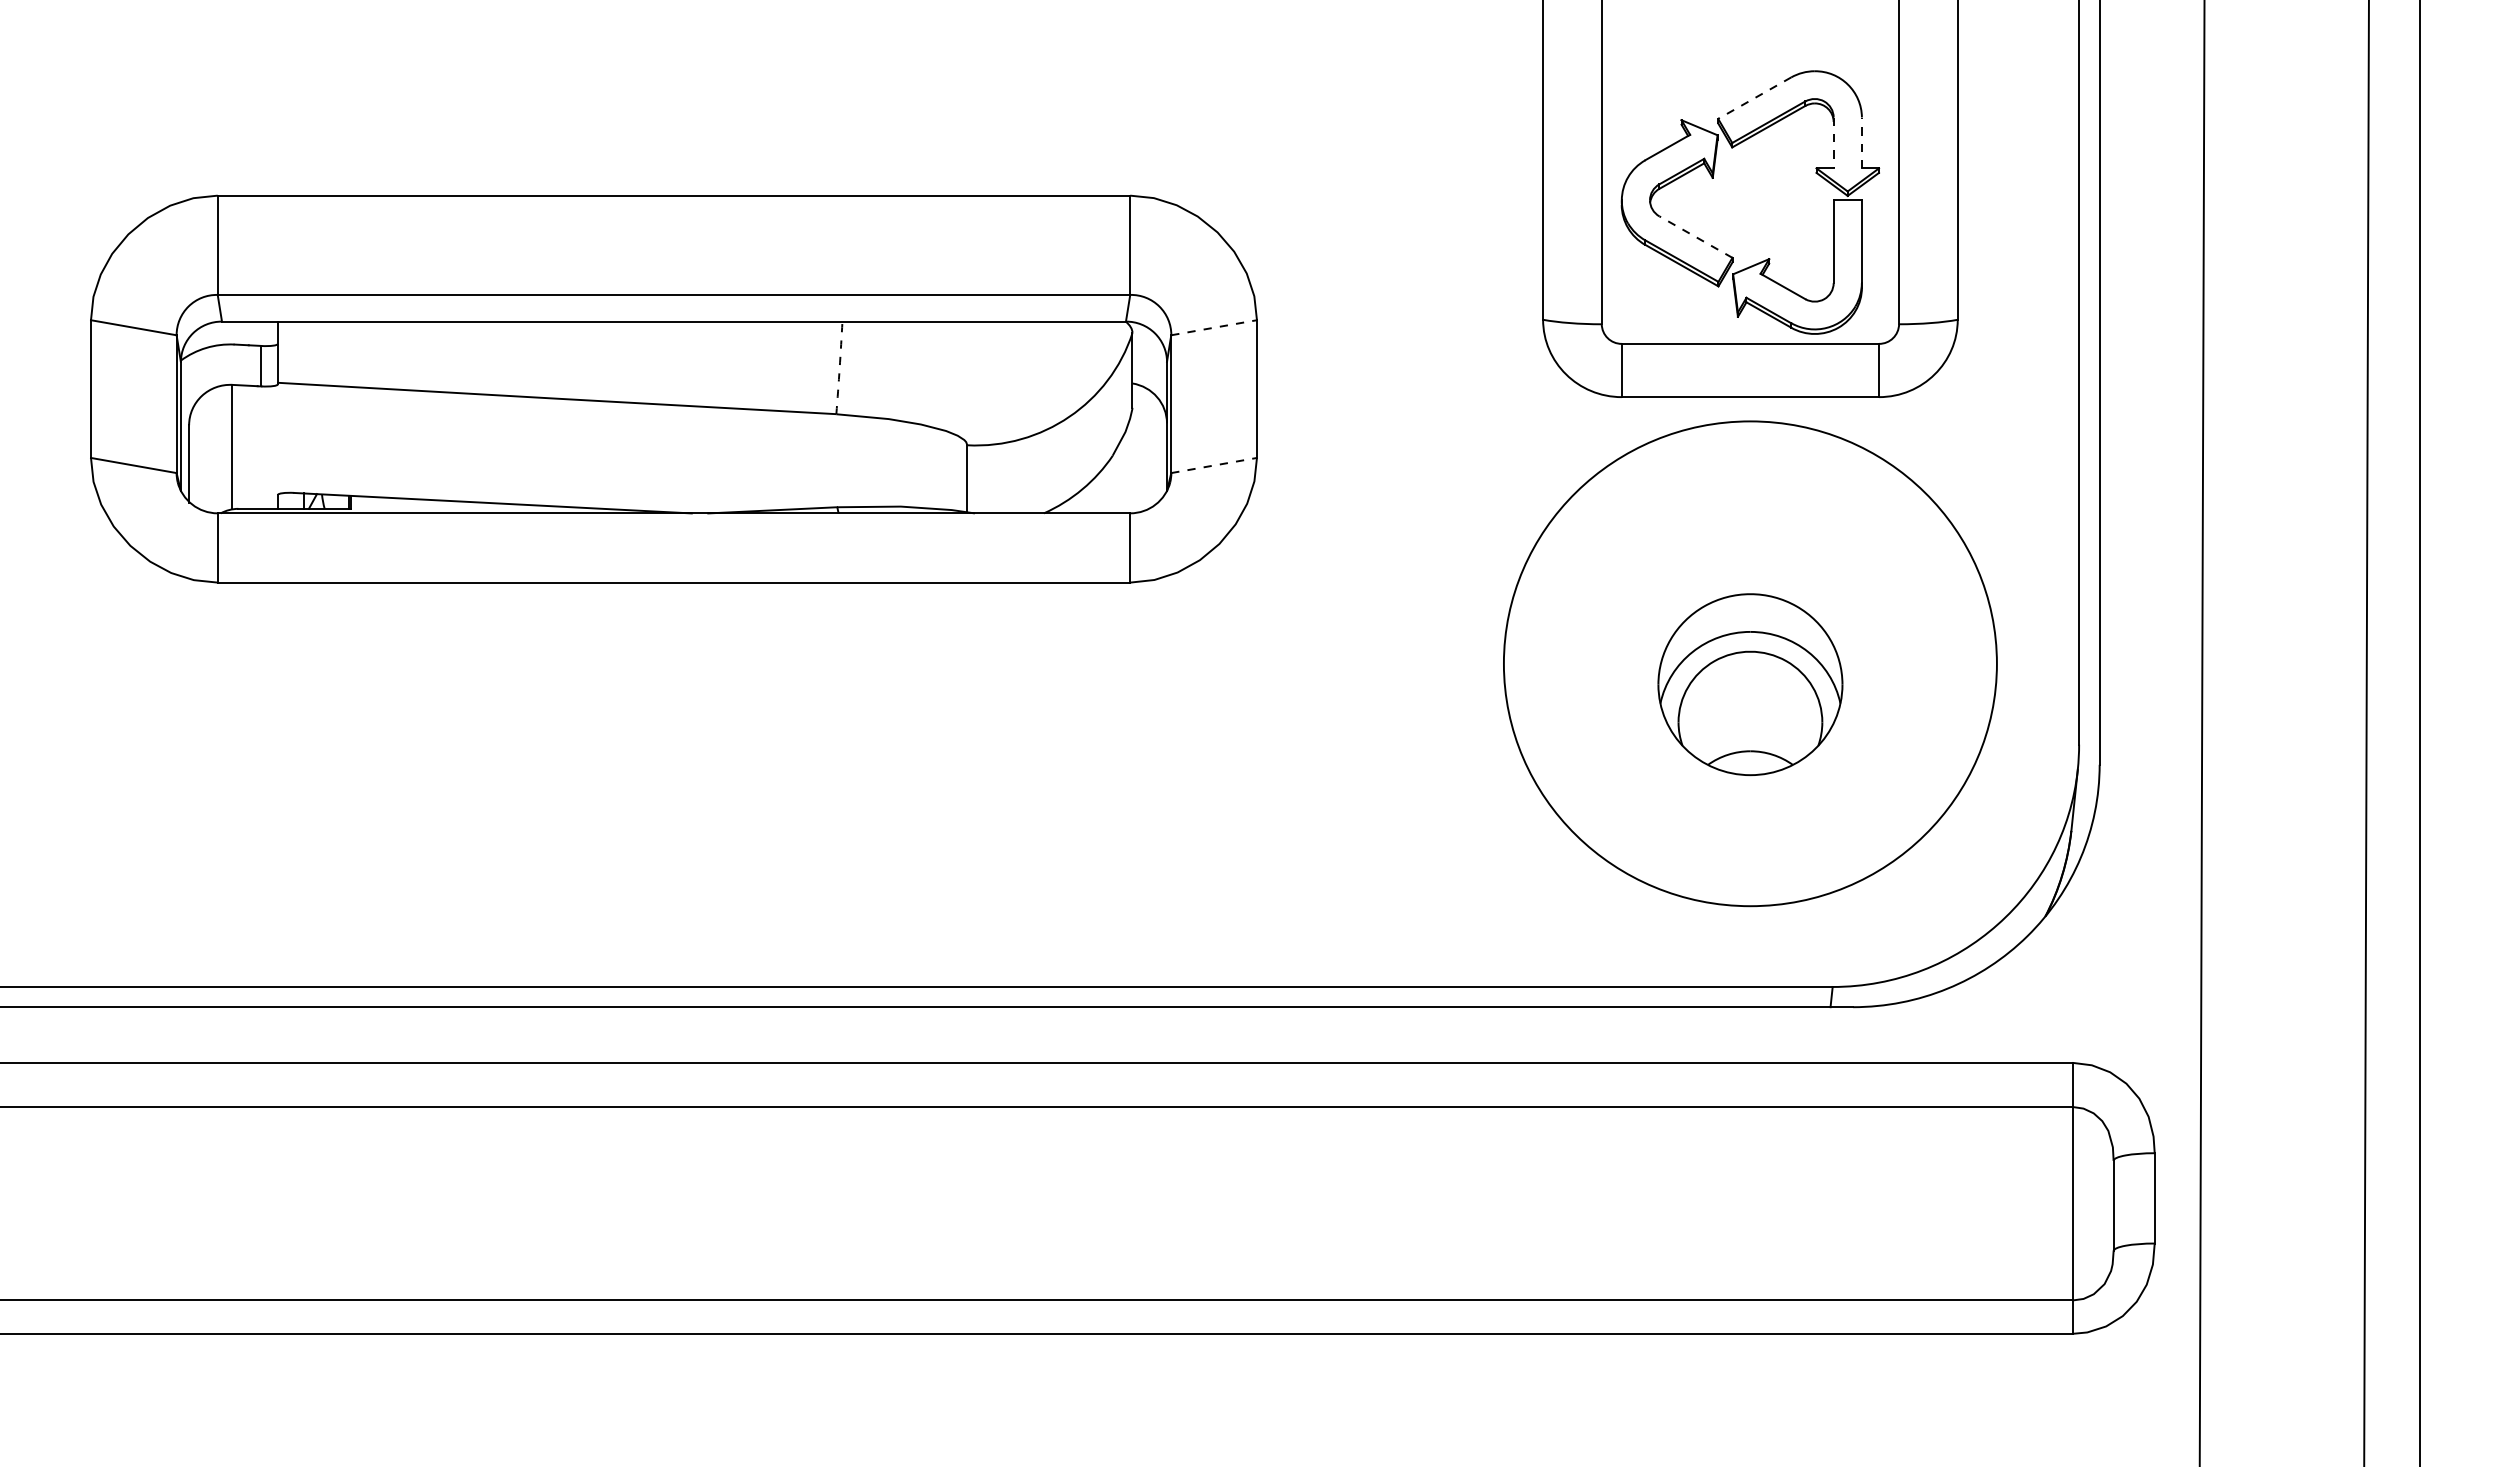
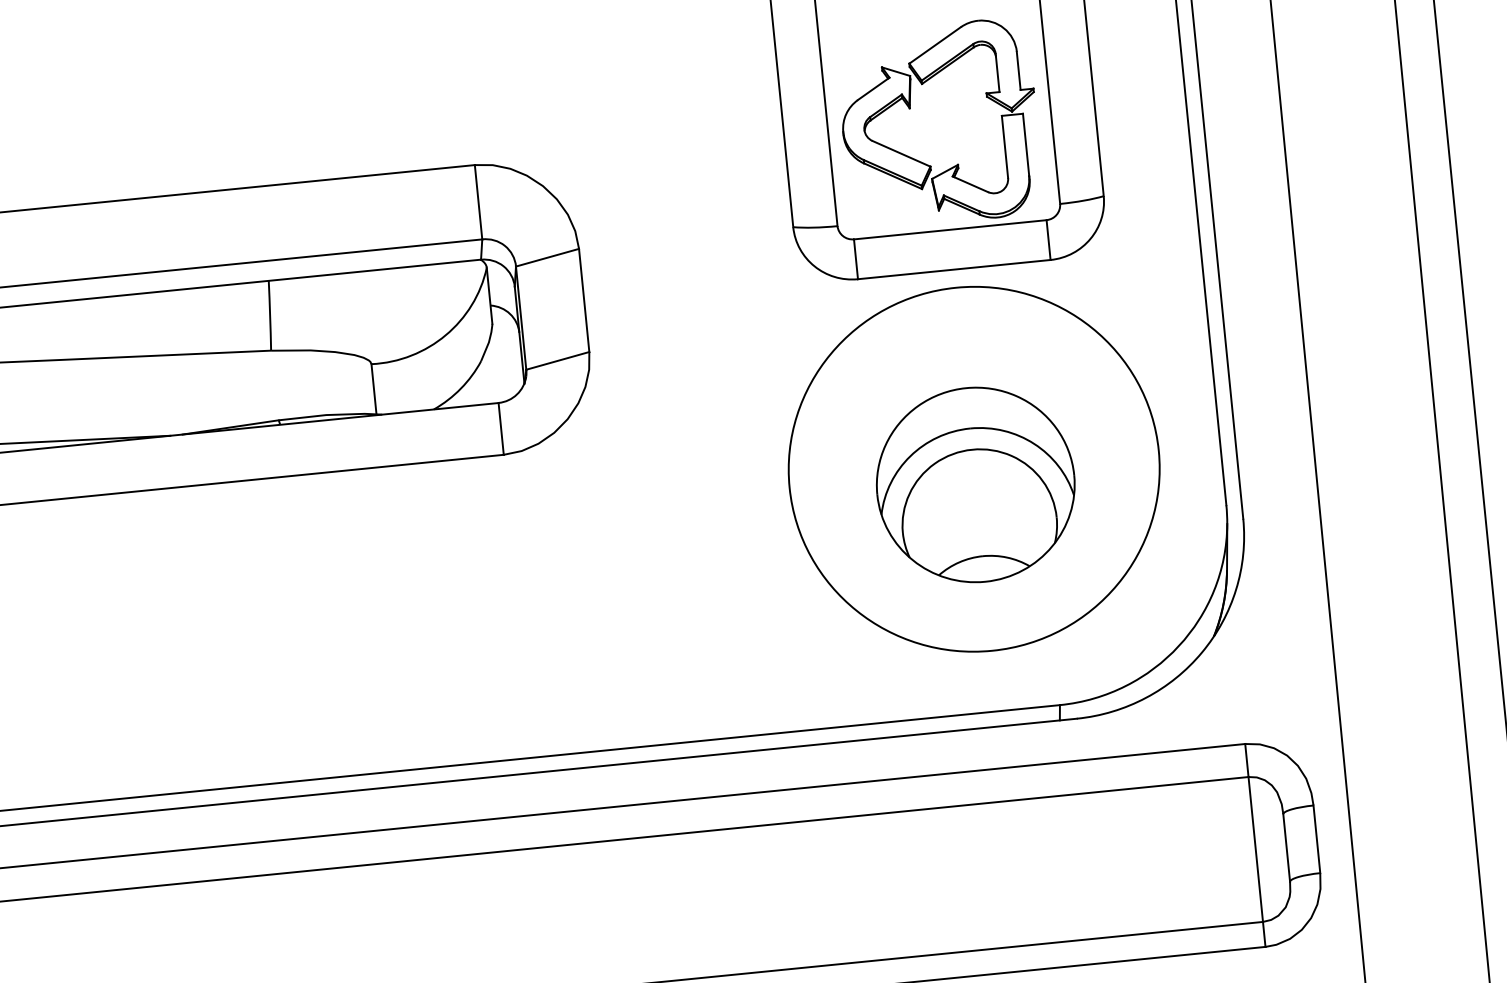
line: (1754, 98) -> (935, 45), dashed -> solid
line: (1861, 142) -> (1018, 70), dashed -> solid
line: (1833, 143) -> (997, 73), dashed -> solid
line: (1695, 236) -> (901, 153), dashed -> solid
line: (1214, 327) -> (547, 257), dashed -> solid
arc: (839, 367) -> (269, 315), dashed -> solid
line: (1214, 465) -> (558, 360), dashed -> solid
part: (1750, 684) -> (975, 484), size x1.43

